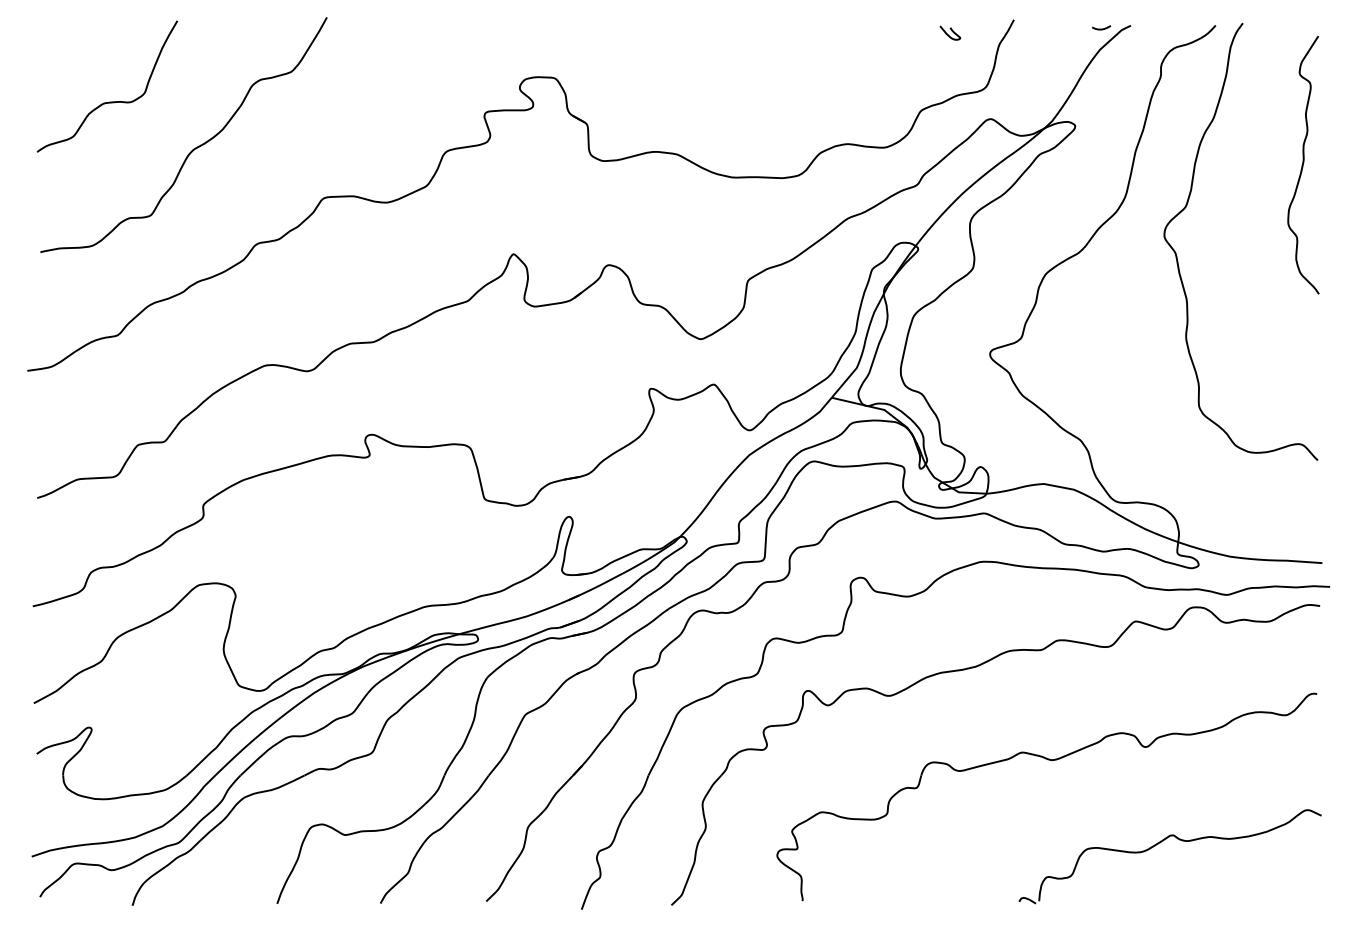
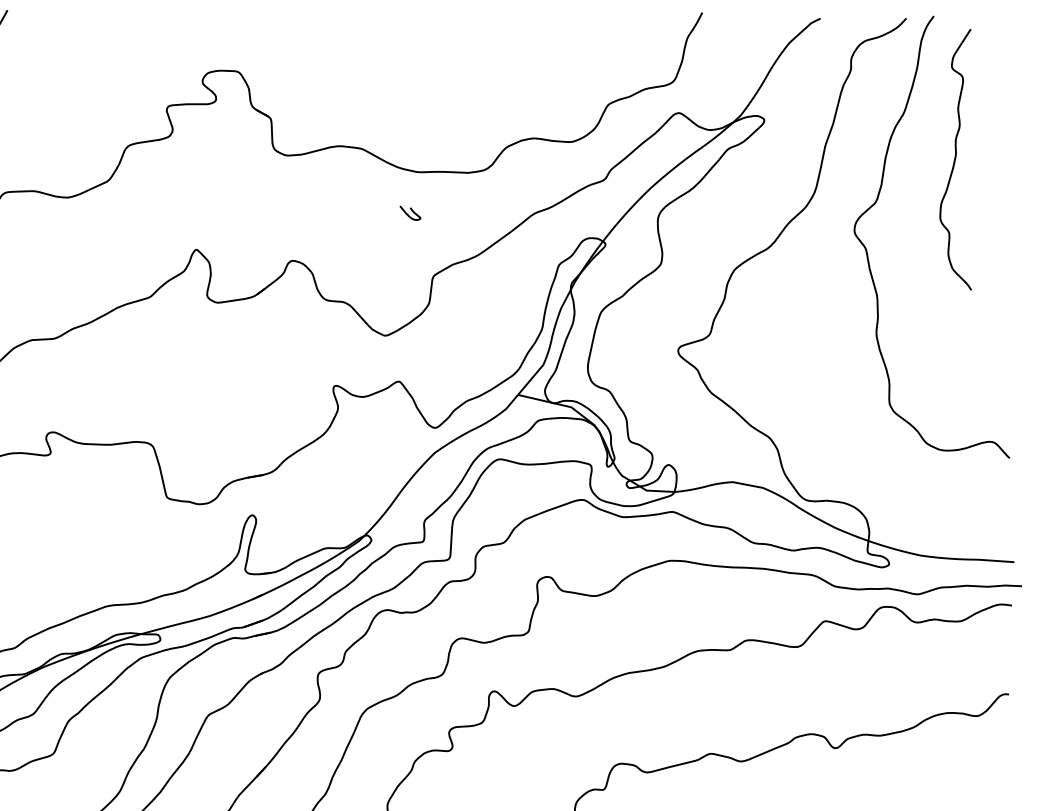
curve: (1101, 28) -> (790, 21), removed
curve: (951, 31) -> (411, 211), moved
curve: (1303, 164) -> (955, 159), moved

